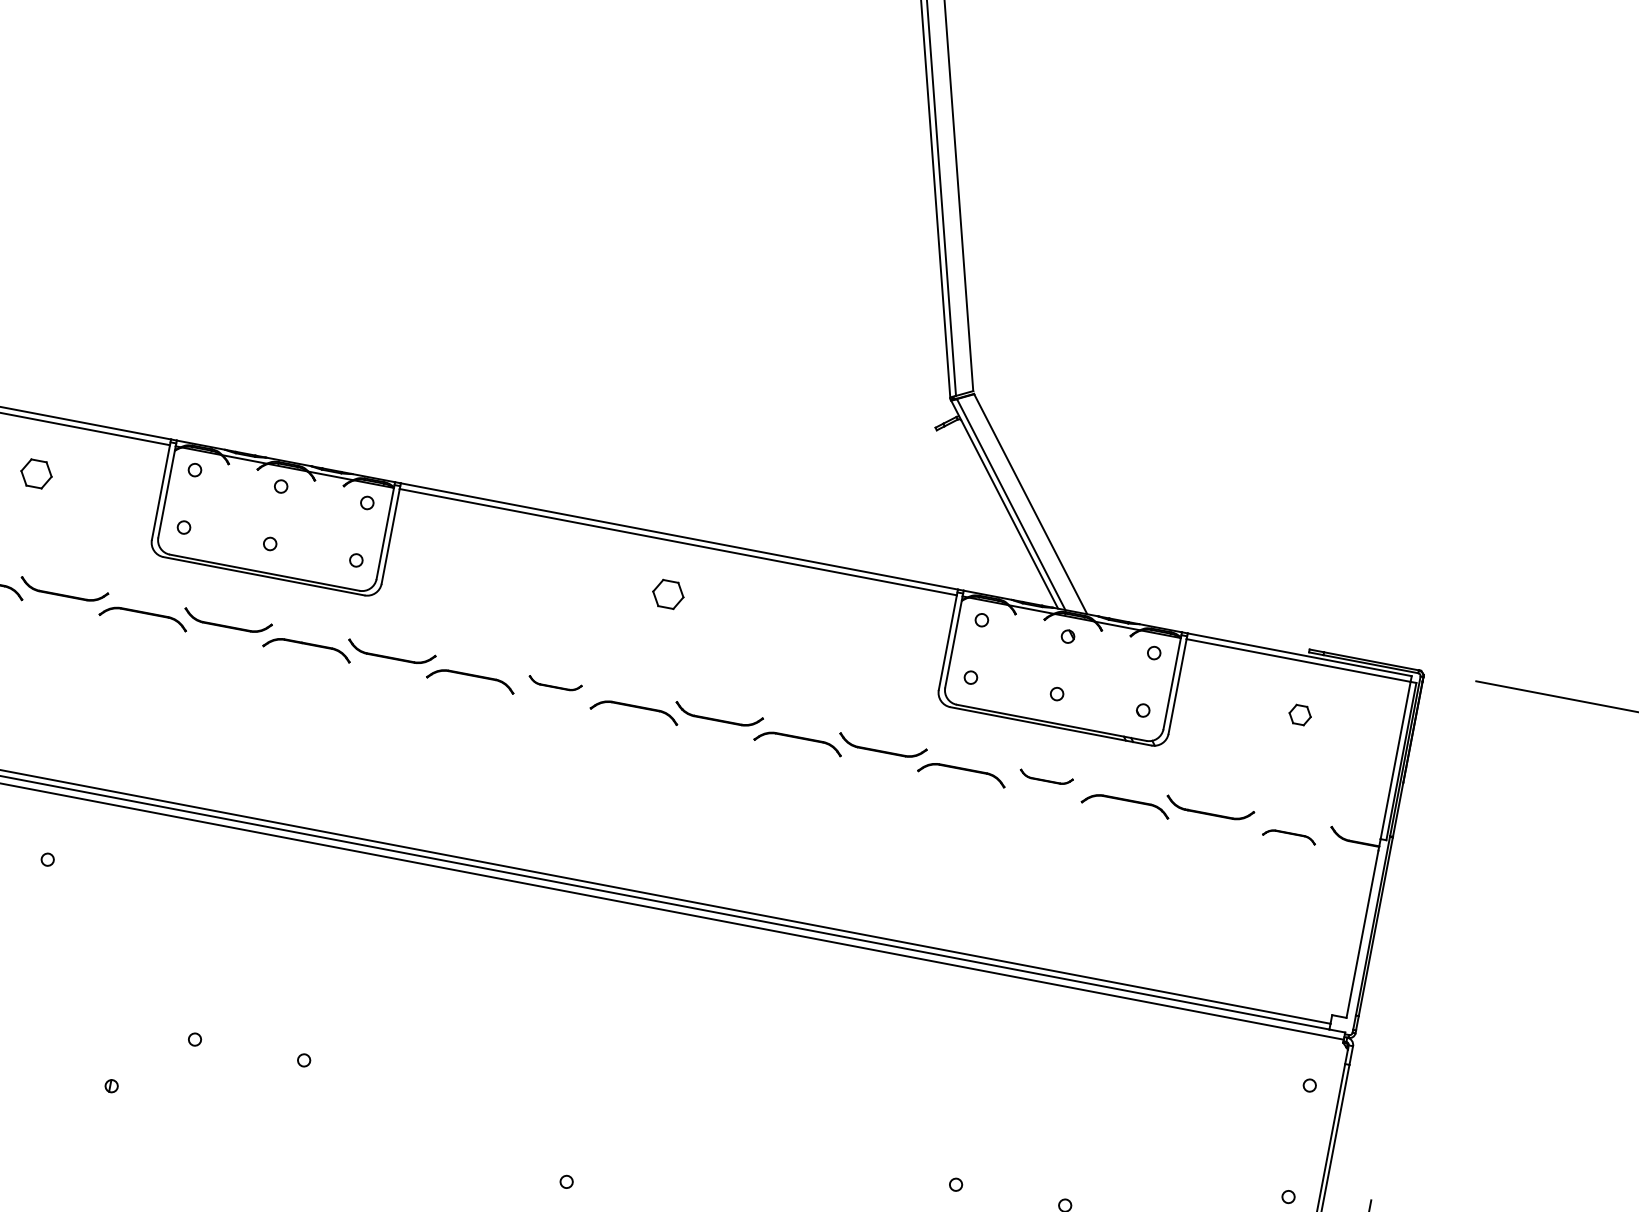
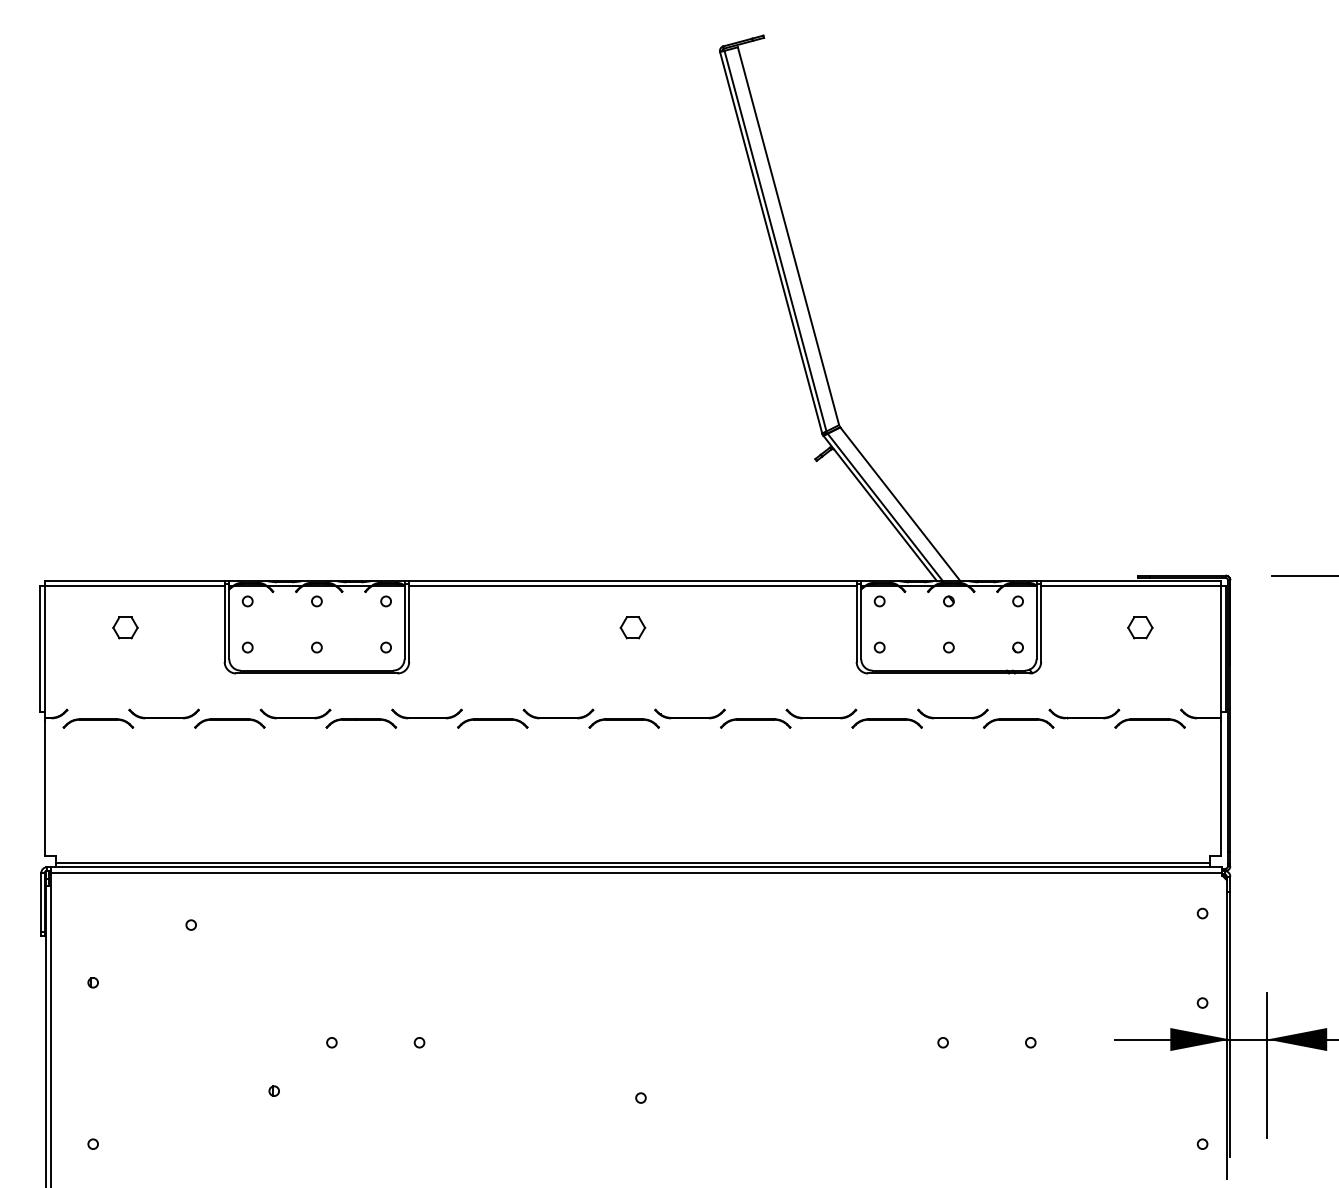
part: (555, 683) -> (558, 713), size x1.67
part: (1300, 714) -> (1140, 627), size x1.43
part: (1045, 777) -> (952, 713), size x1.67
part: (1288, 836) -> (1149, 723), size x1.67

